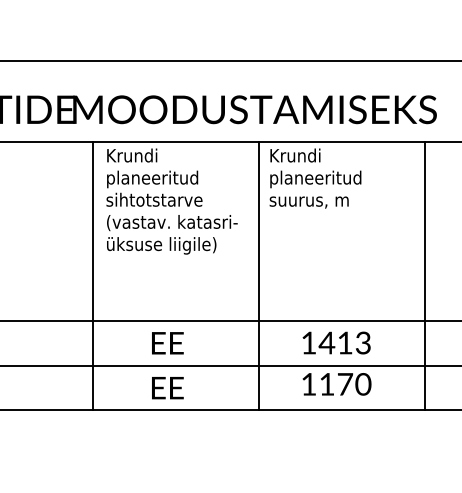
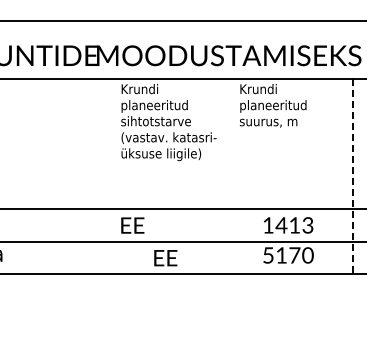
line: (93, 275) -> (111, 176), removed
line: (259, 275) -> (232, 176), removed
line: (425, 275) -> (353, 176), solid -> dashed
text: (167, 343) -> (132, 225), moved
text: (309, 384) -> (268, 255), 1170 -> 5170

